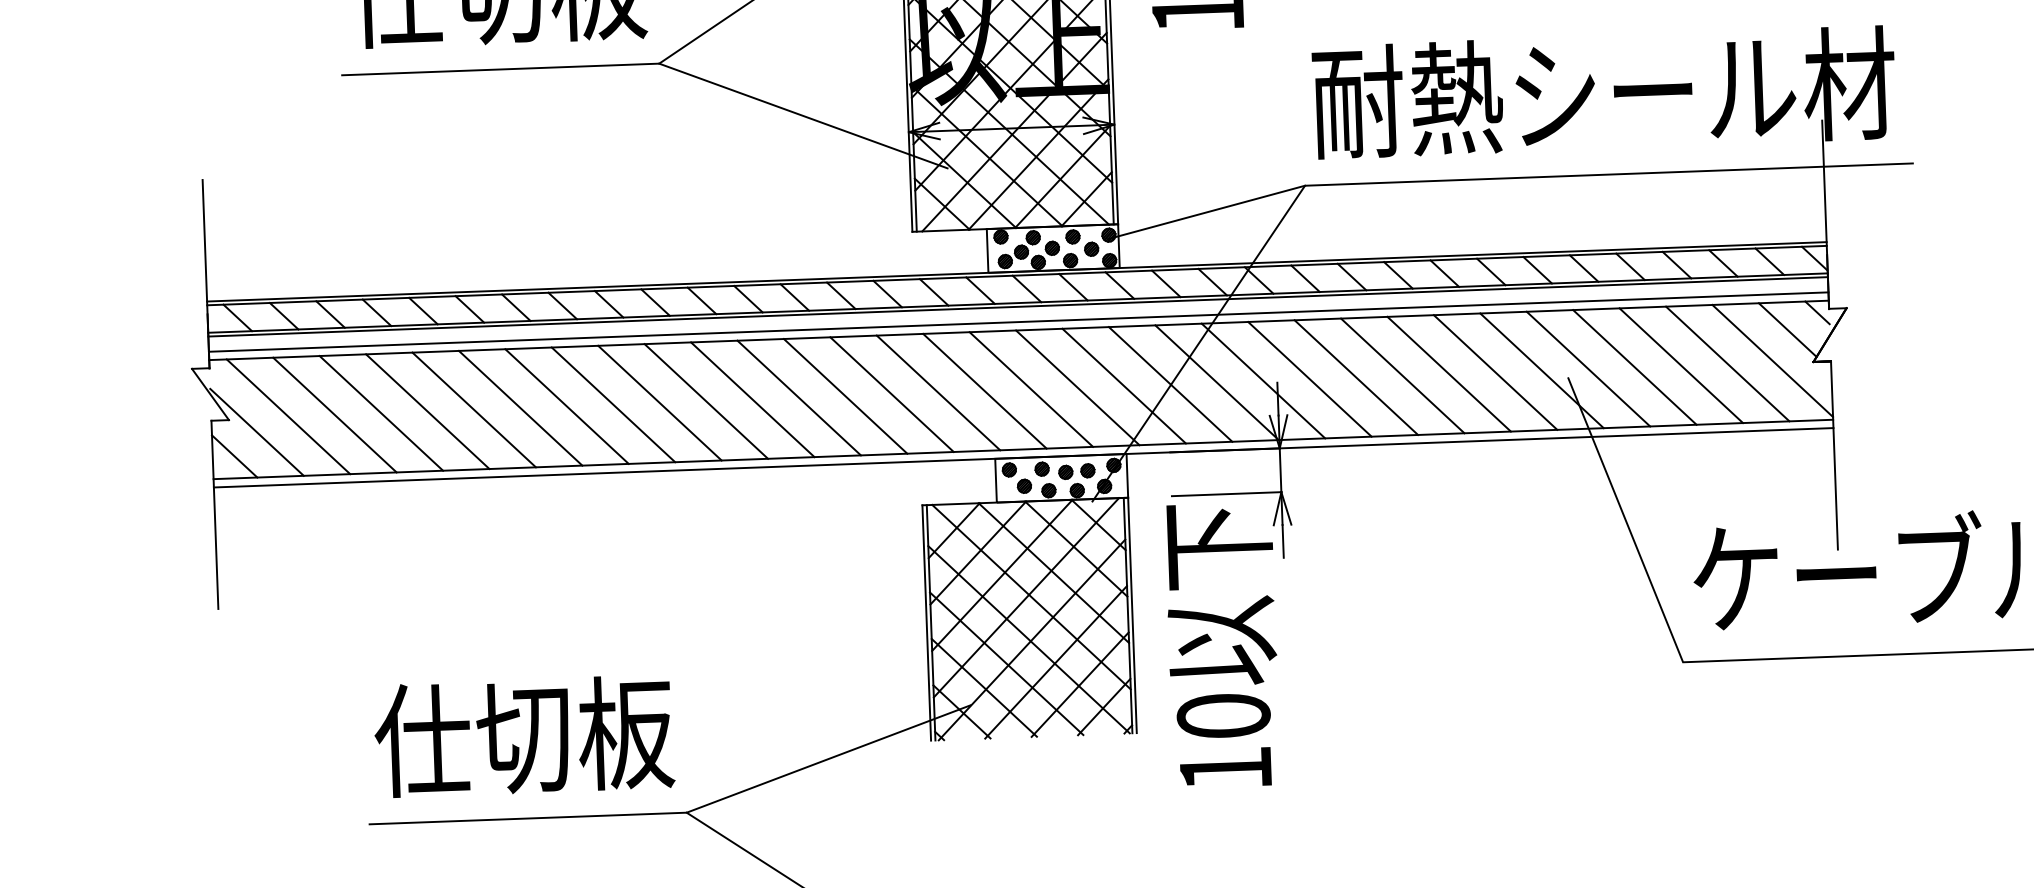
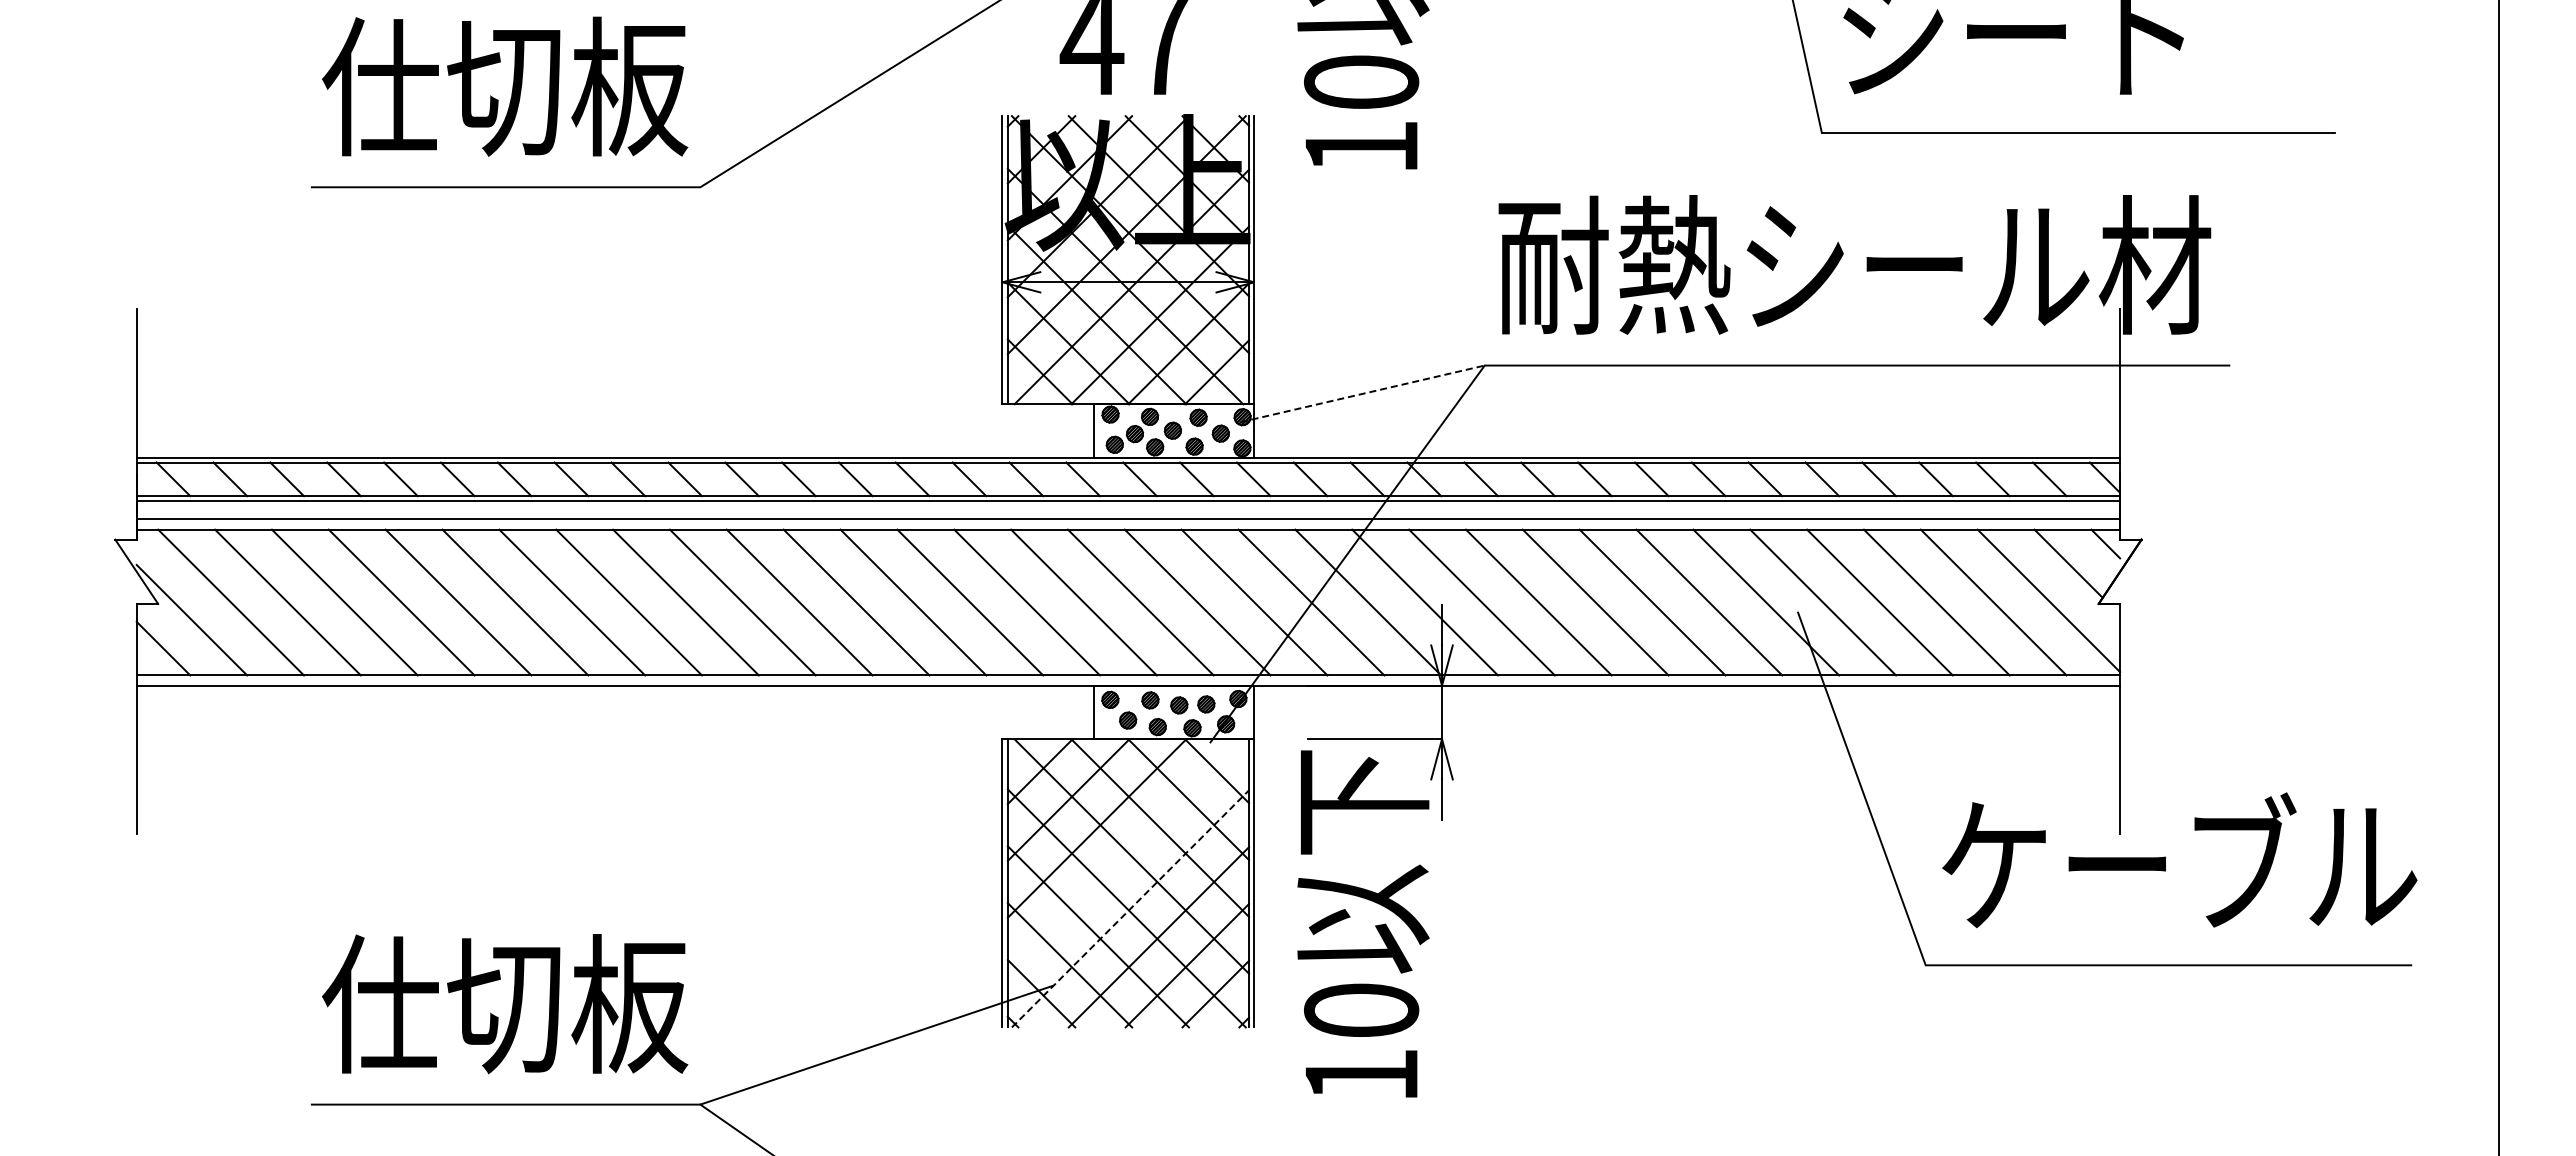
line: (803, 115) -> (874, 257), removed
line: (1206, 212) -> (1363, 393), solid -> dashed
line: (1026, 597) -> (1125, 856), removed
line: (1032, 639) -> (1130, 908), solid -> dashed

